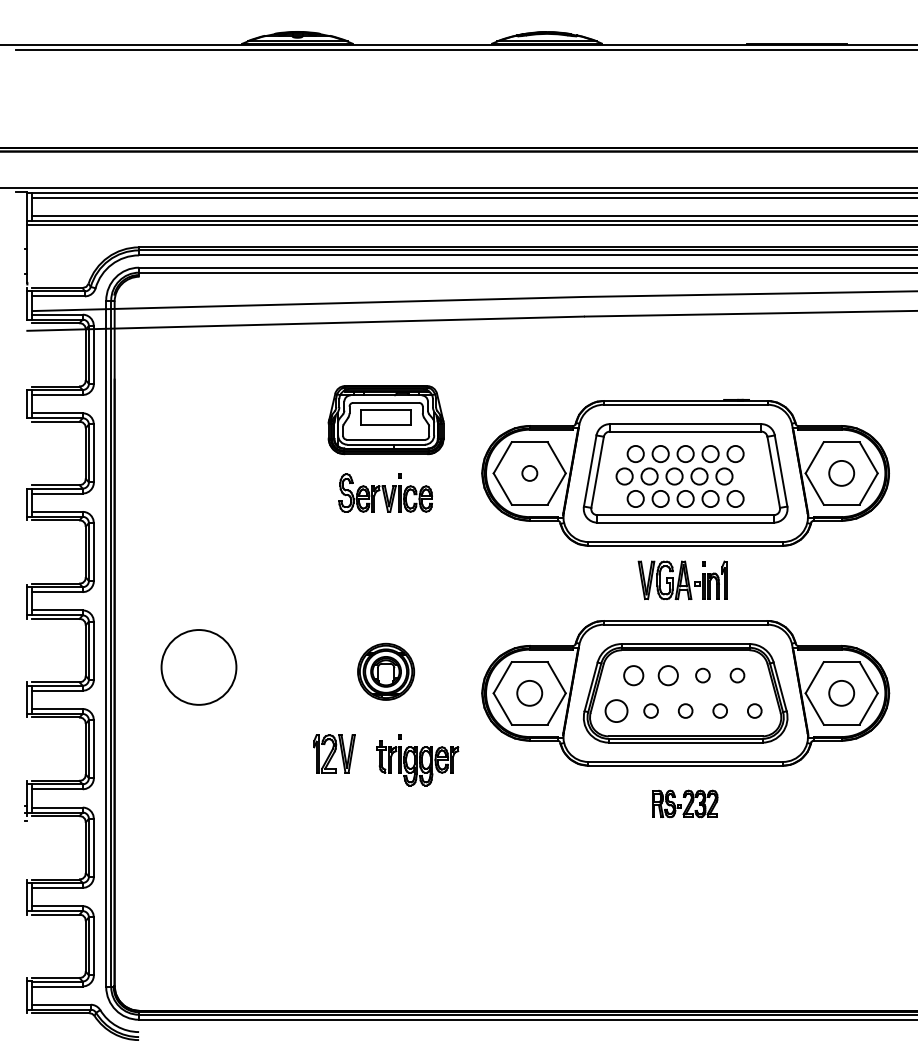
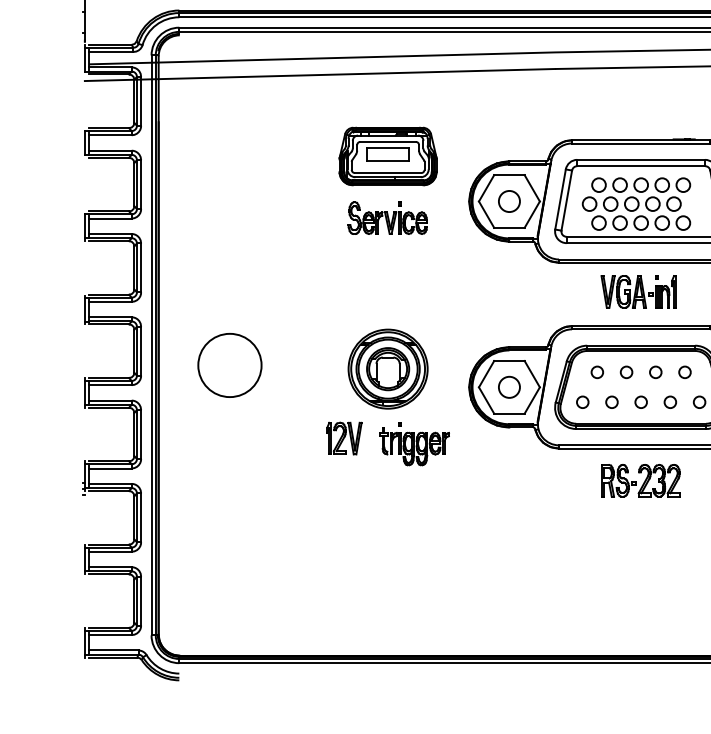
circle: (529, 473) -> (509, 201), size x1.67
part: (385, 671) -> (387, 368), size x1.67
circle: (633, 675) -> (597, 372), size x0.71
circle: (668, 675) -> (626, 372), size x0.71
circle: (616, 710) -> (582, 401), size x0.62
part: (685, 803) -> (641, 480), size x1.43

